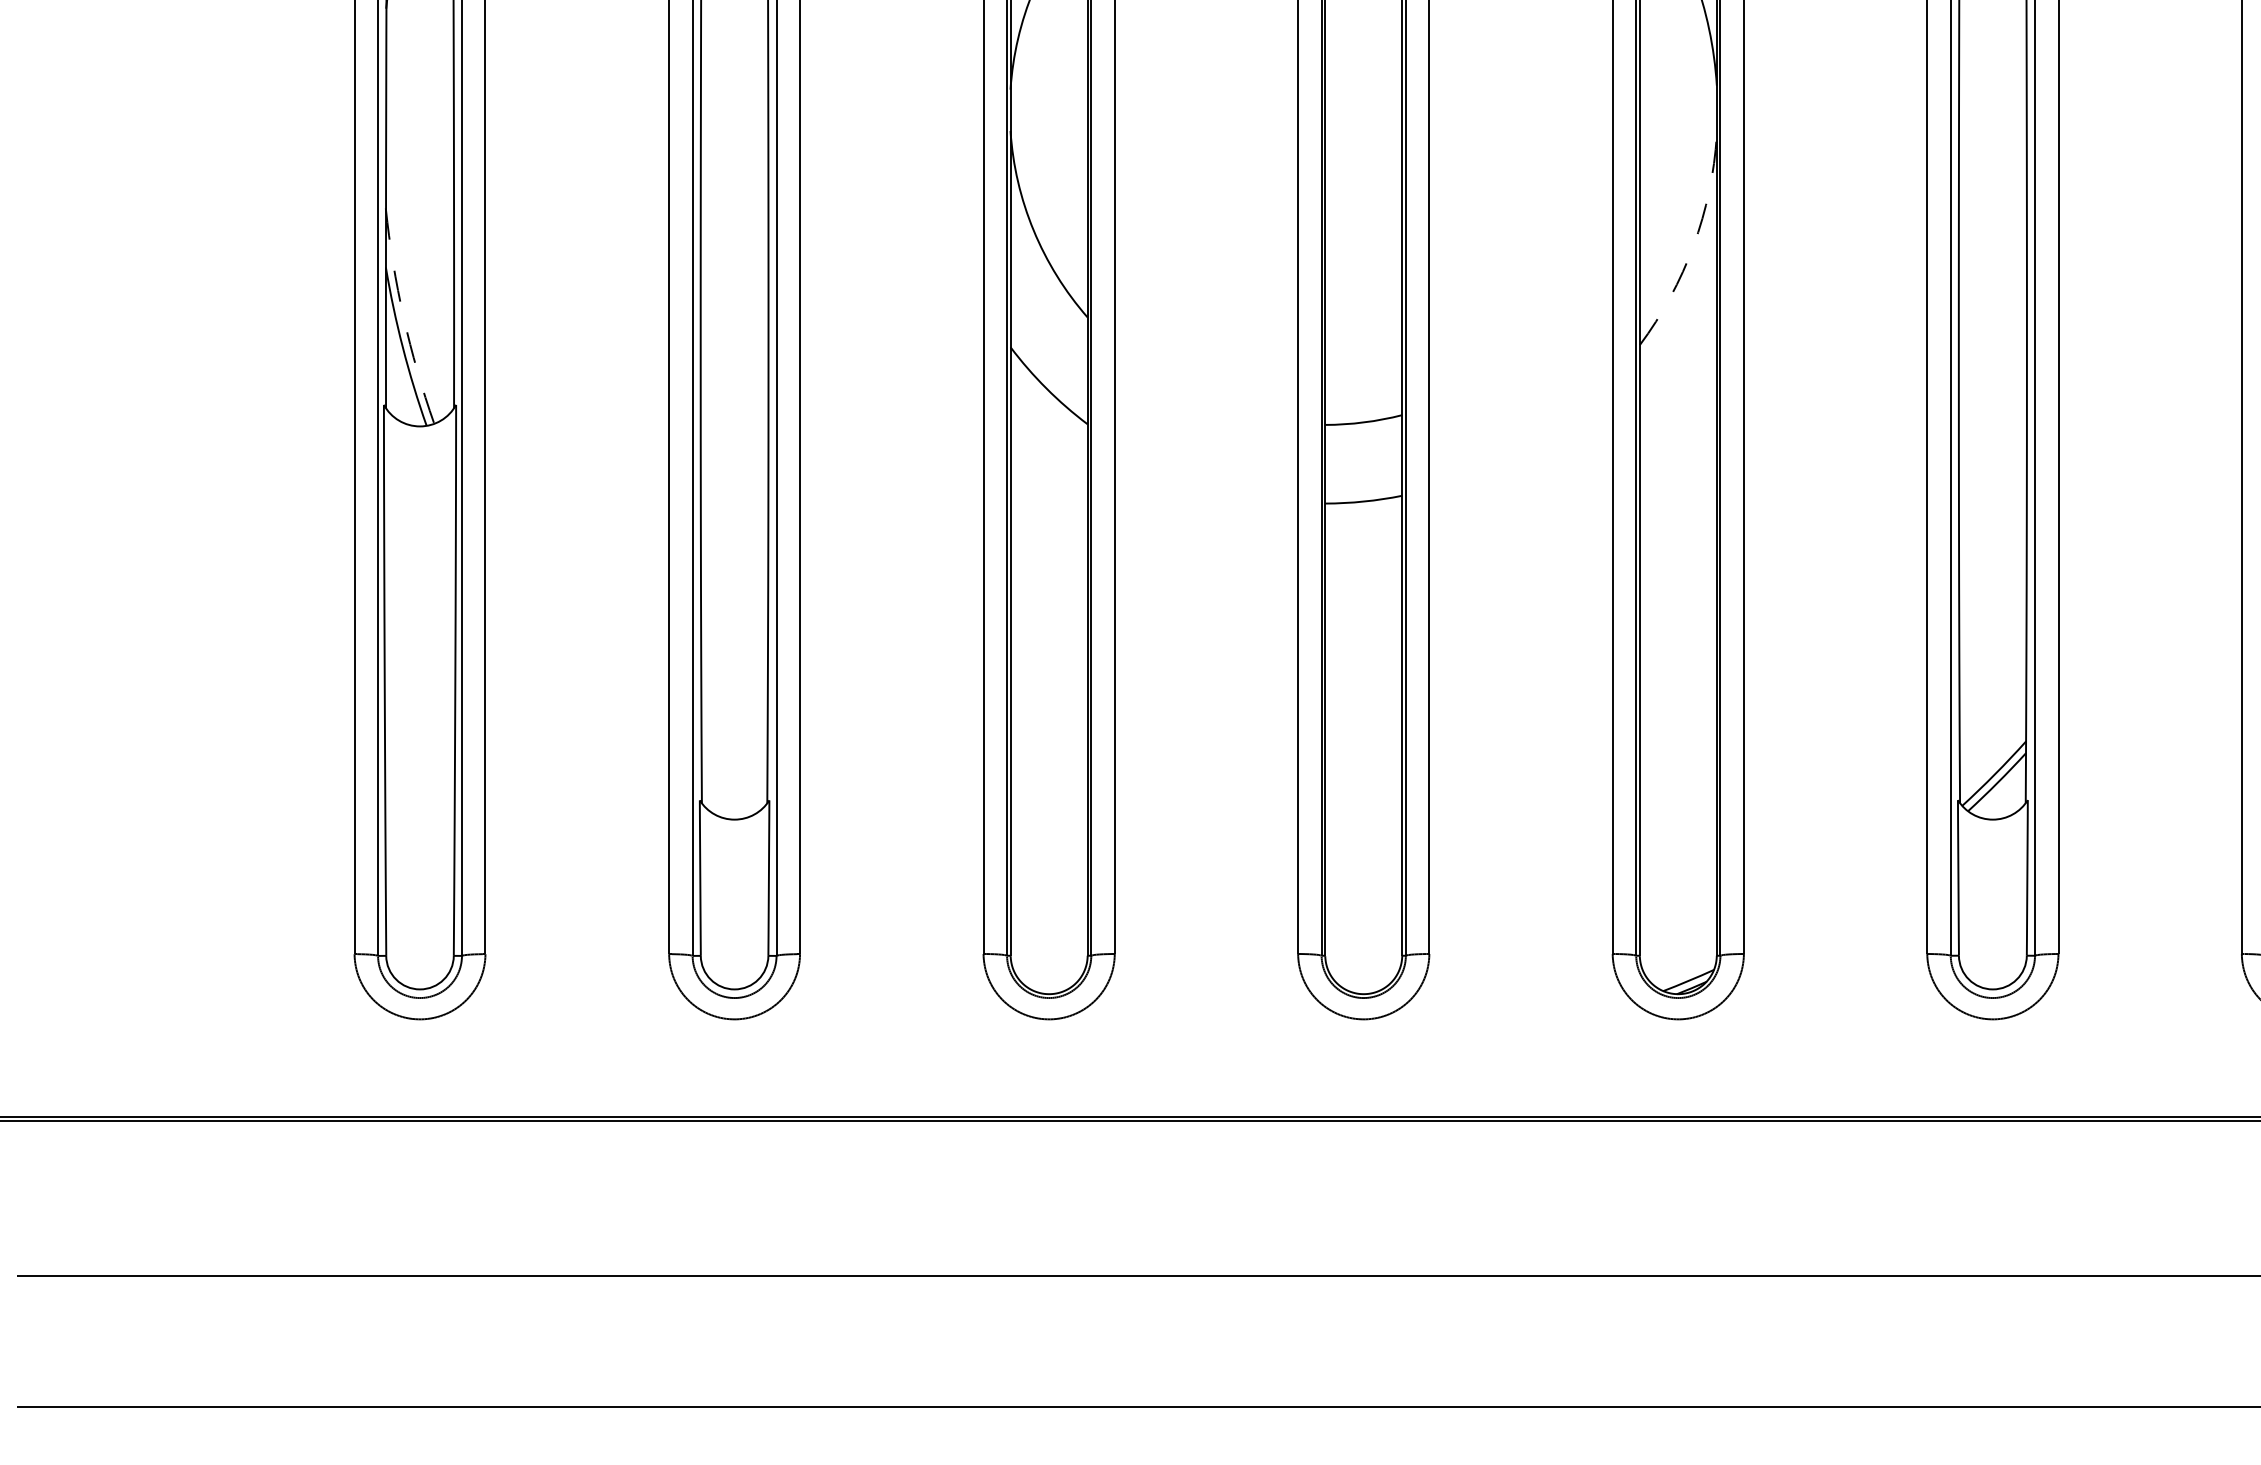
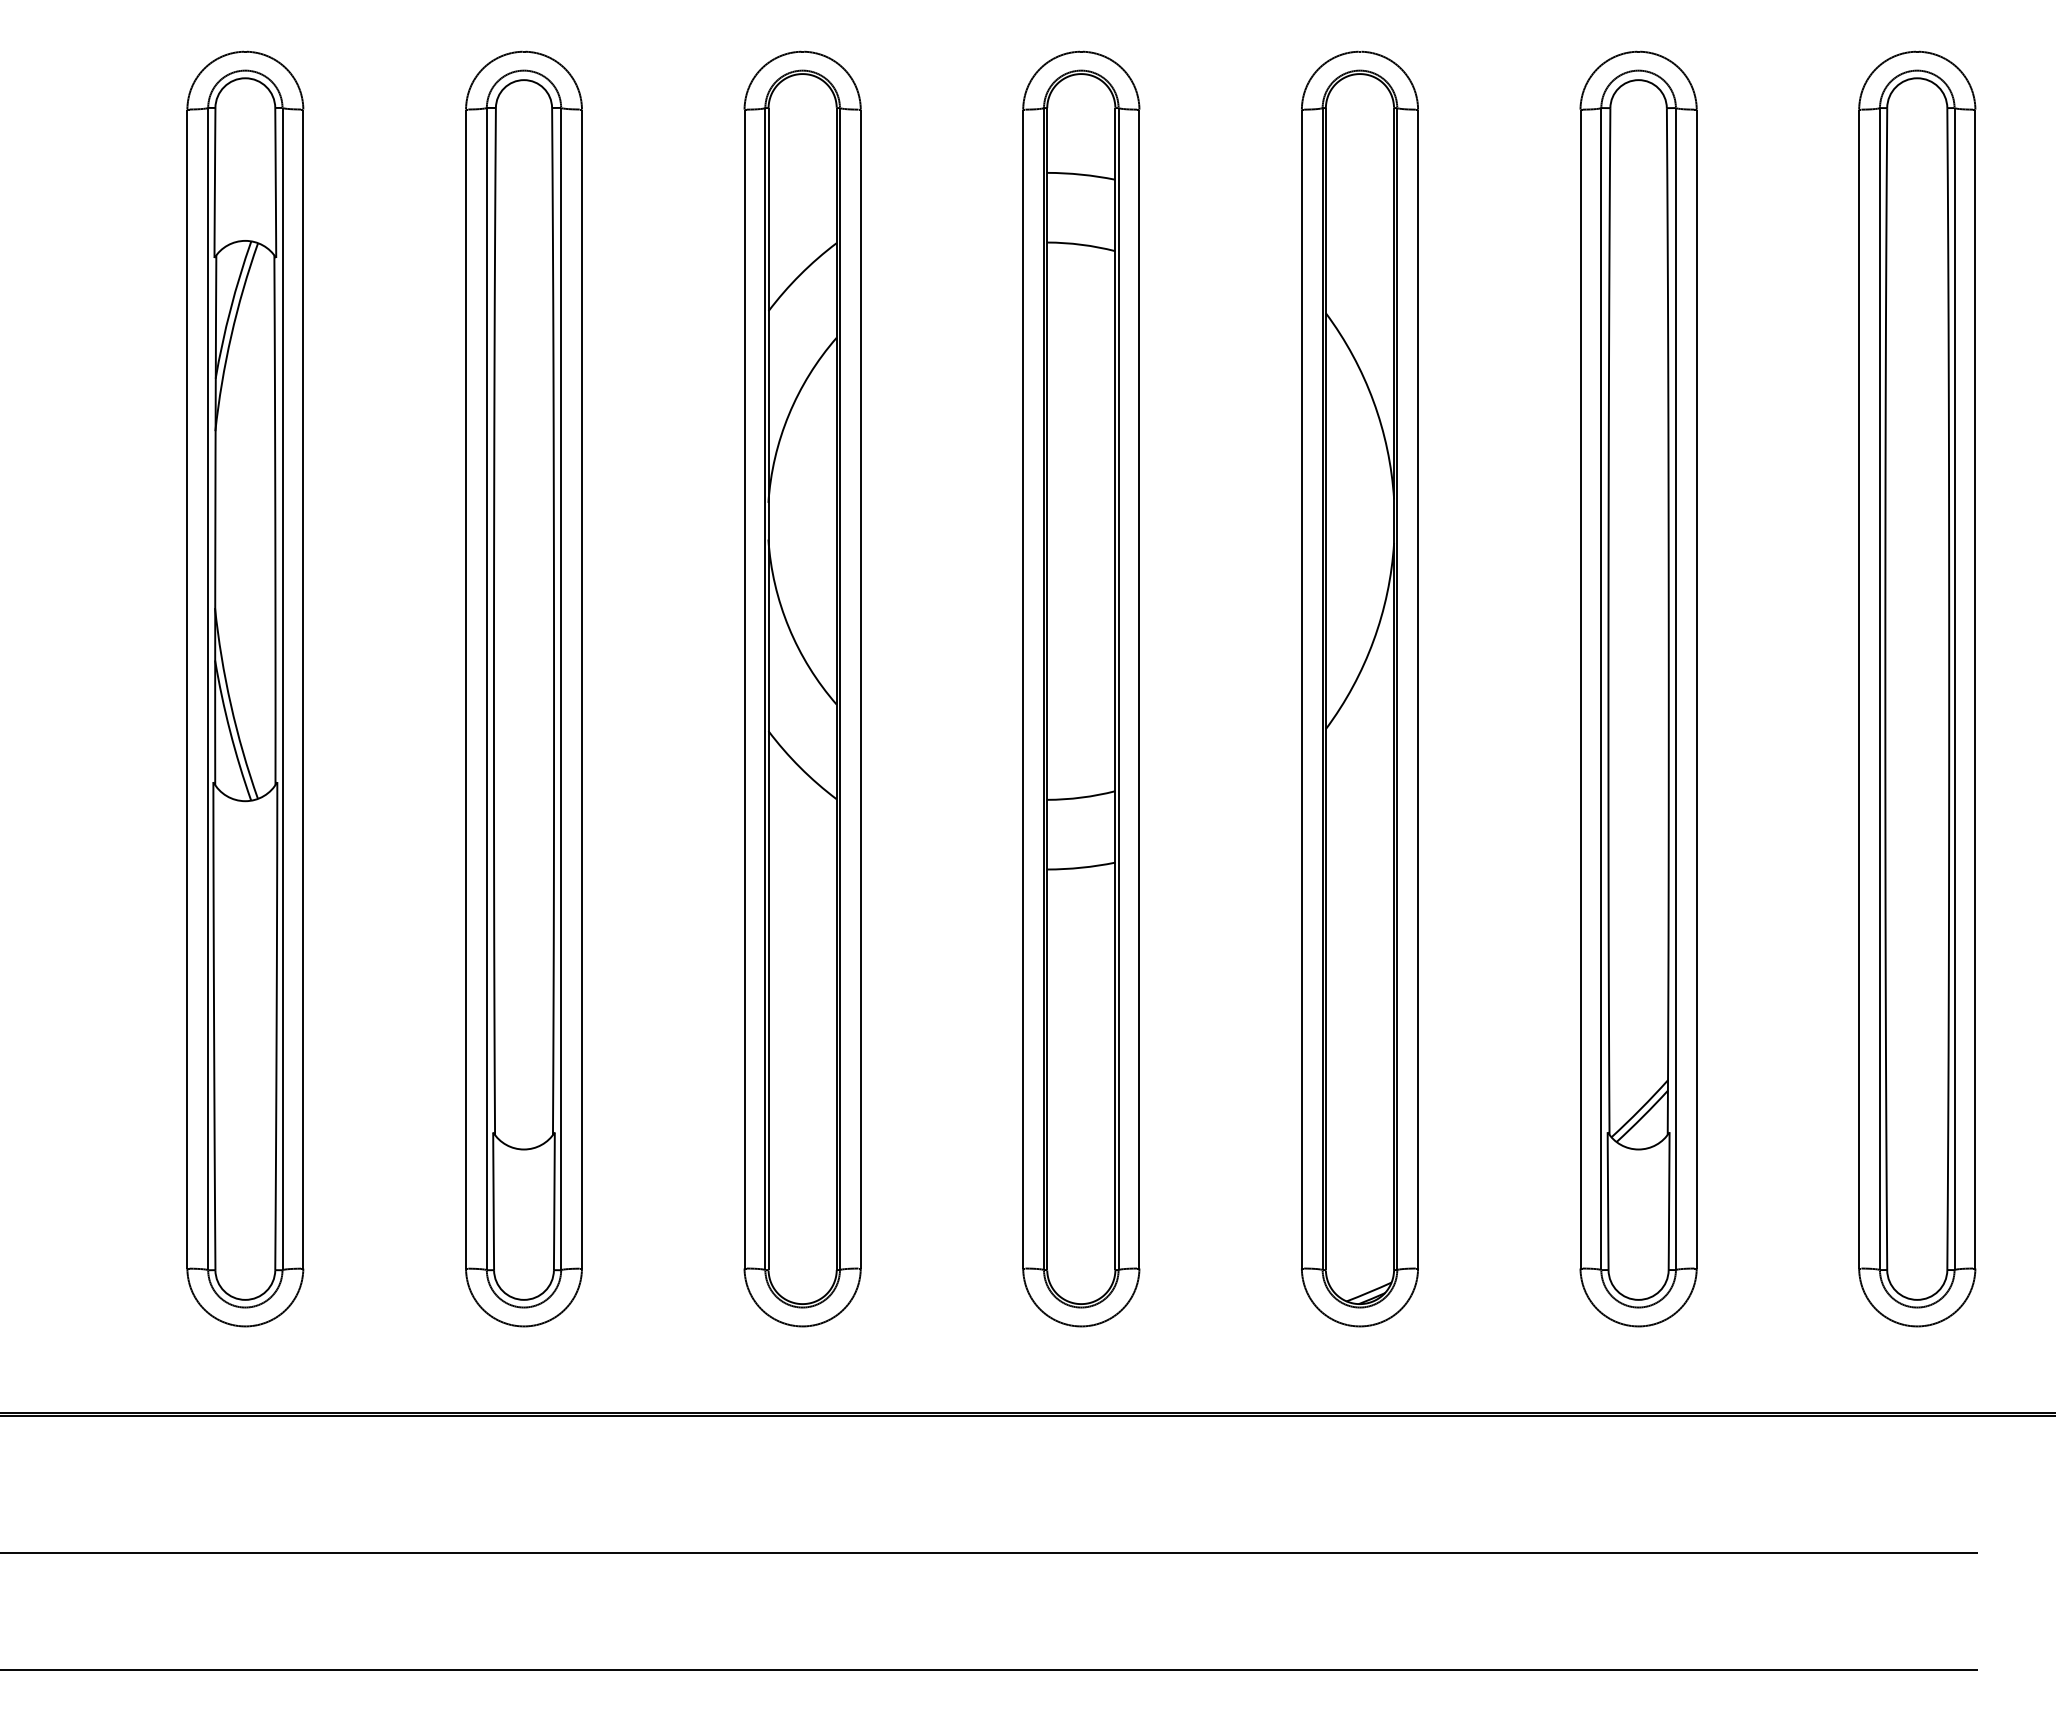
arc: (1693, 246) -> (1373, 641), dashed -> solid
arc: (403, 317) -> (230, 704), dashed -> solid

